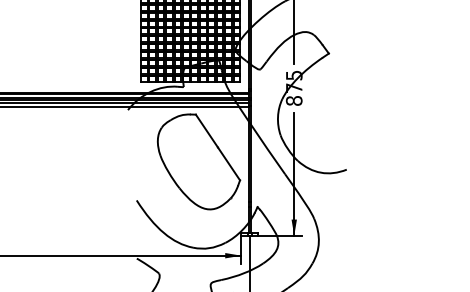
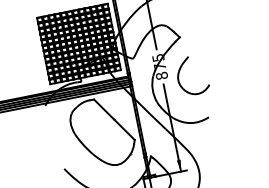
part: (319, 100) -> (179, 72), added

